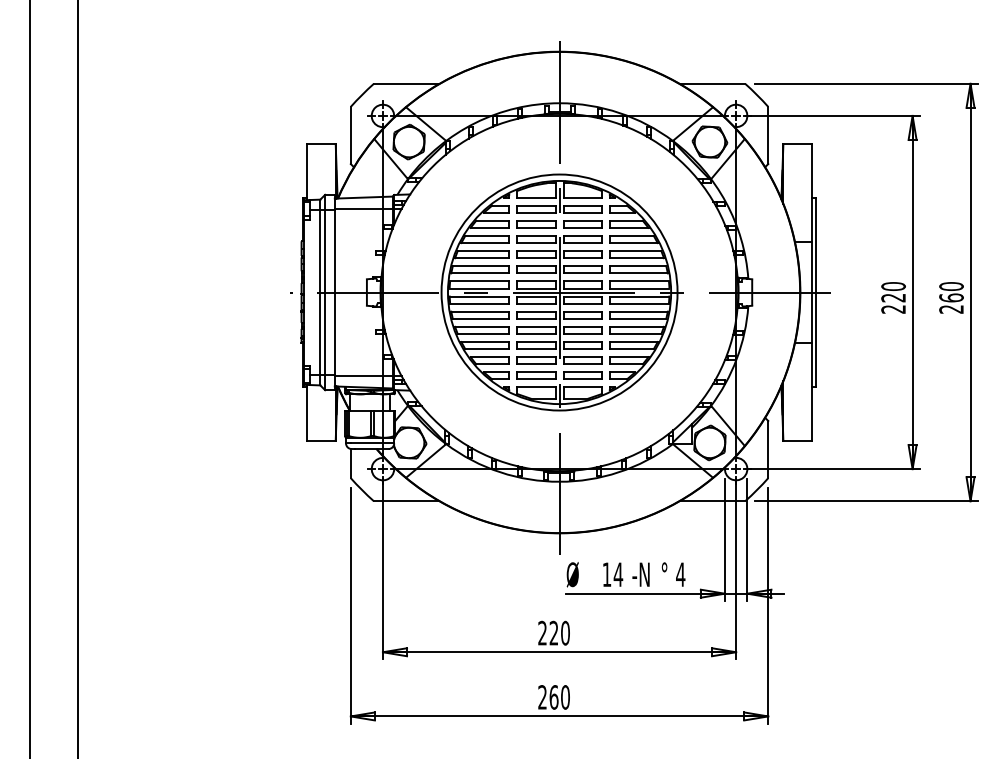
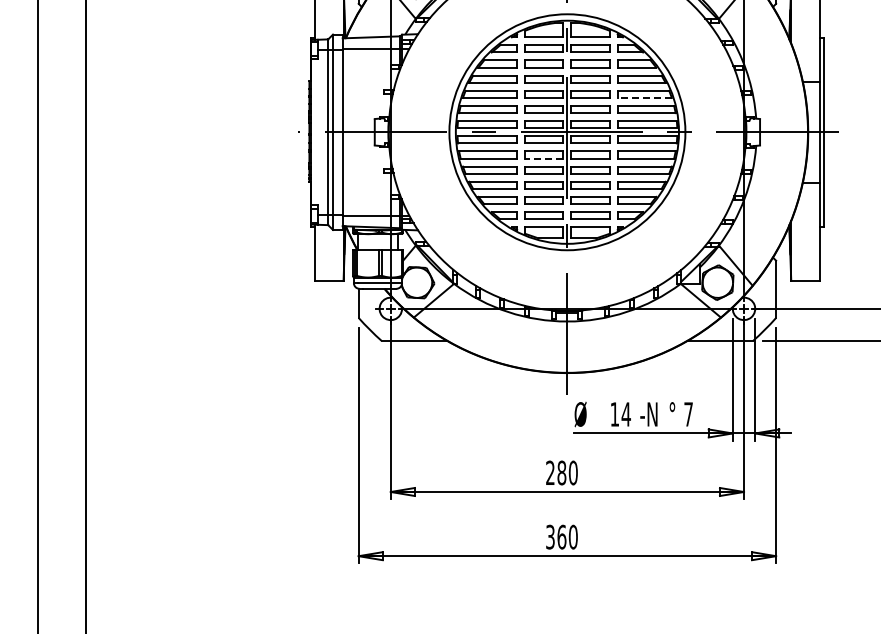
line: (636, 258) -> (644, 98), solid -> dashed
line: (535, 318) -> (543, 158), solid -> dashed
text: (680, 574) -> (688, 414), 4 -> 7
text: (553, 632) -> (561, 472), 220 -> 280
text: (542, 697) -> (550, 537), 260 -> 360

